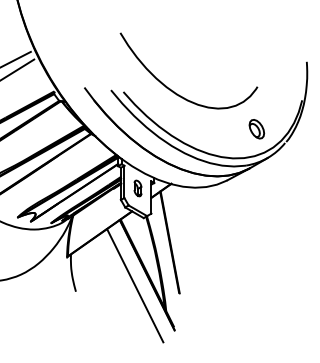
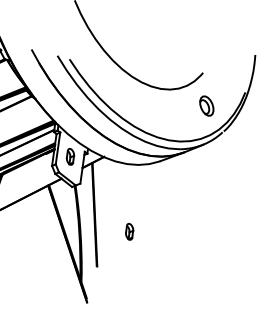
part: (256, 129) -> (206, 106), moved
part: (206, 254) -> (129, 231), added
line: (135, 285) -> (54, 252), removed

